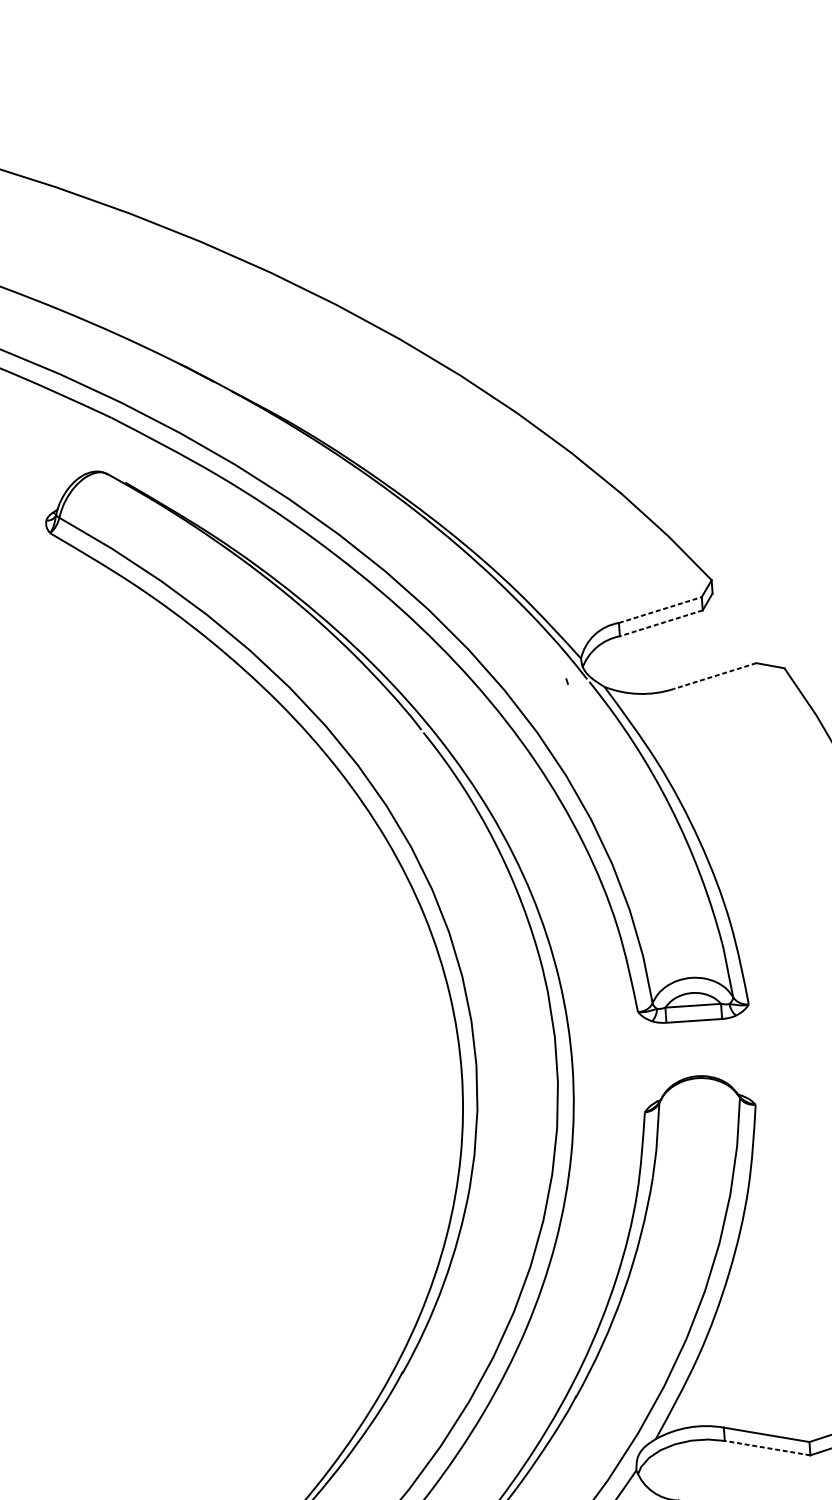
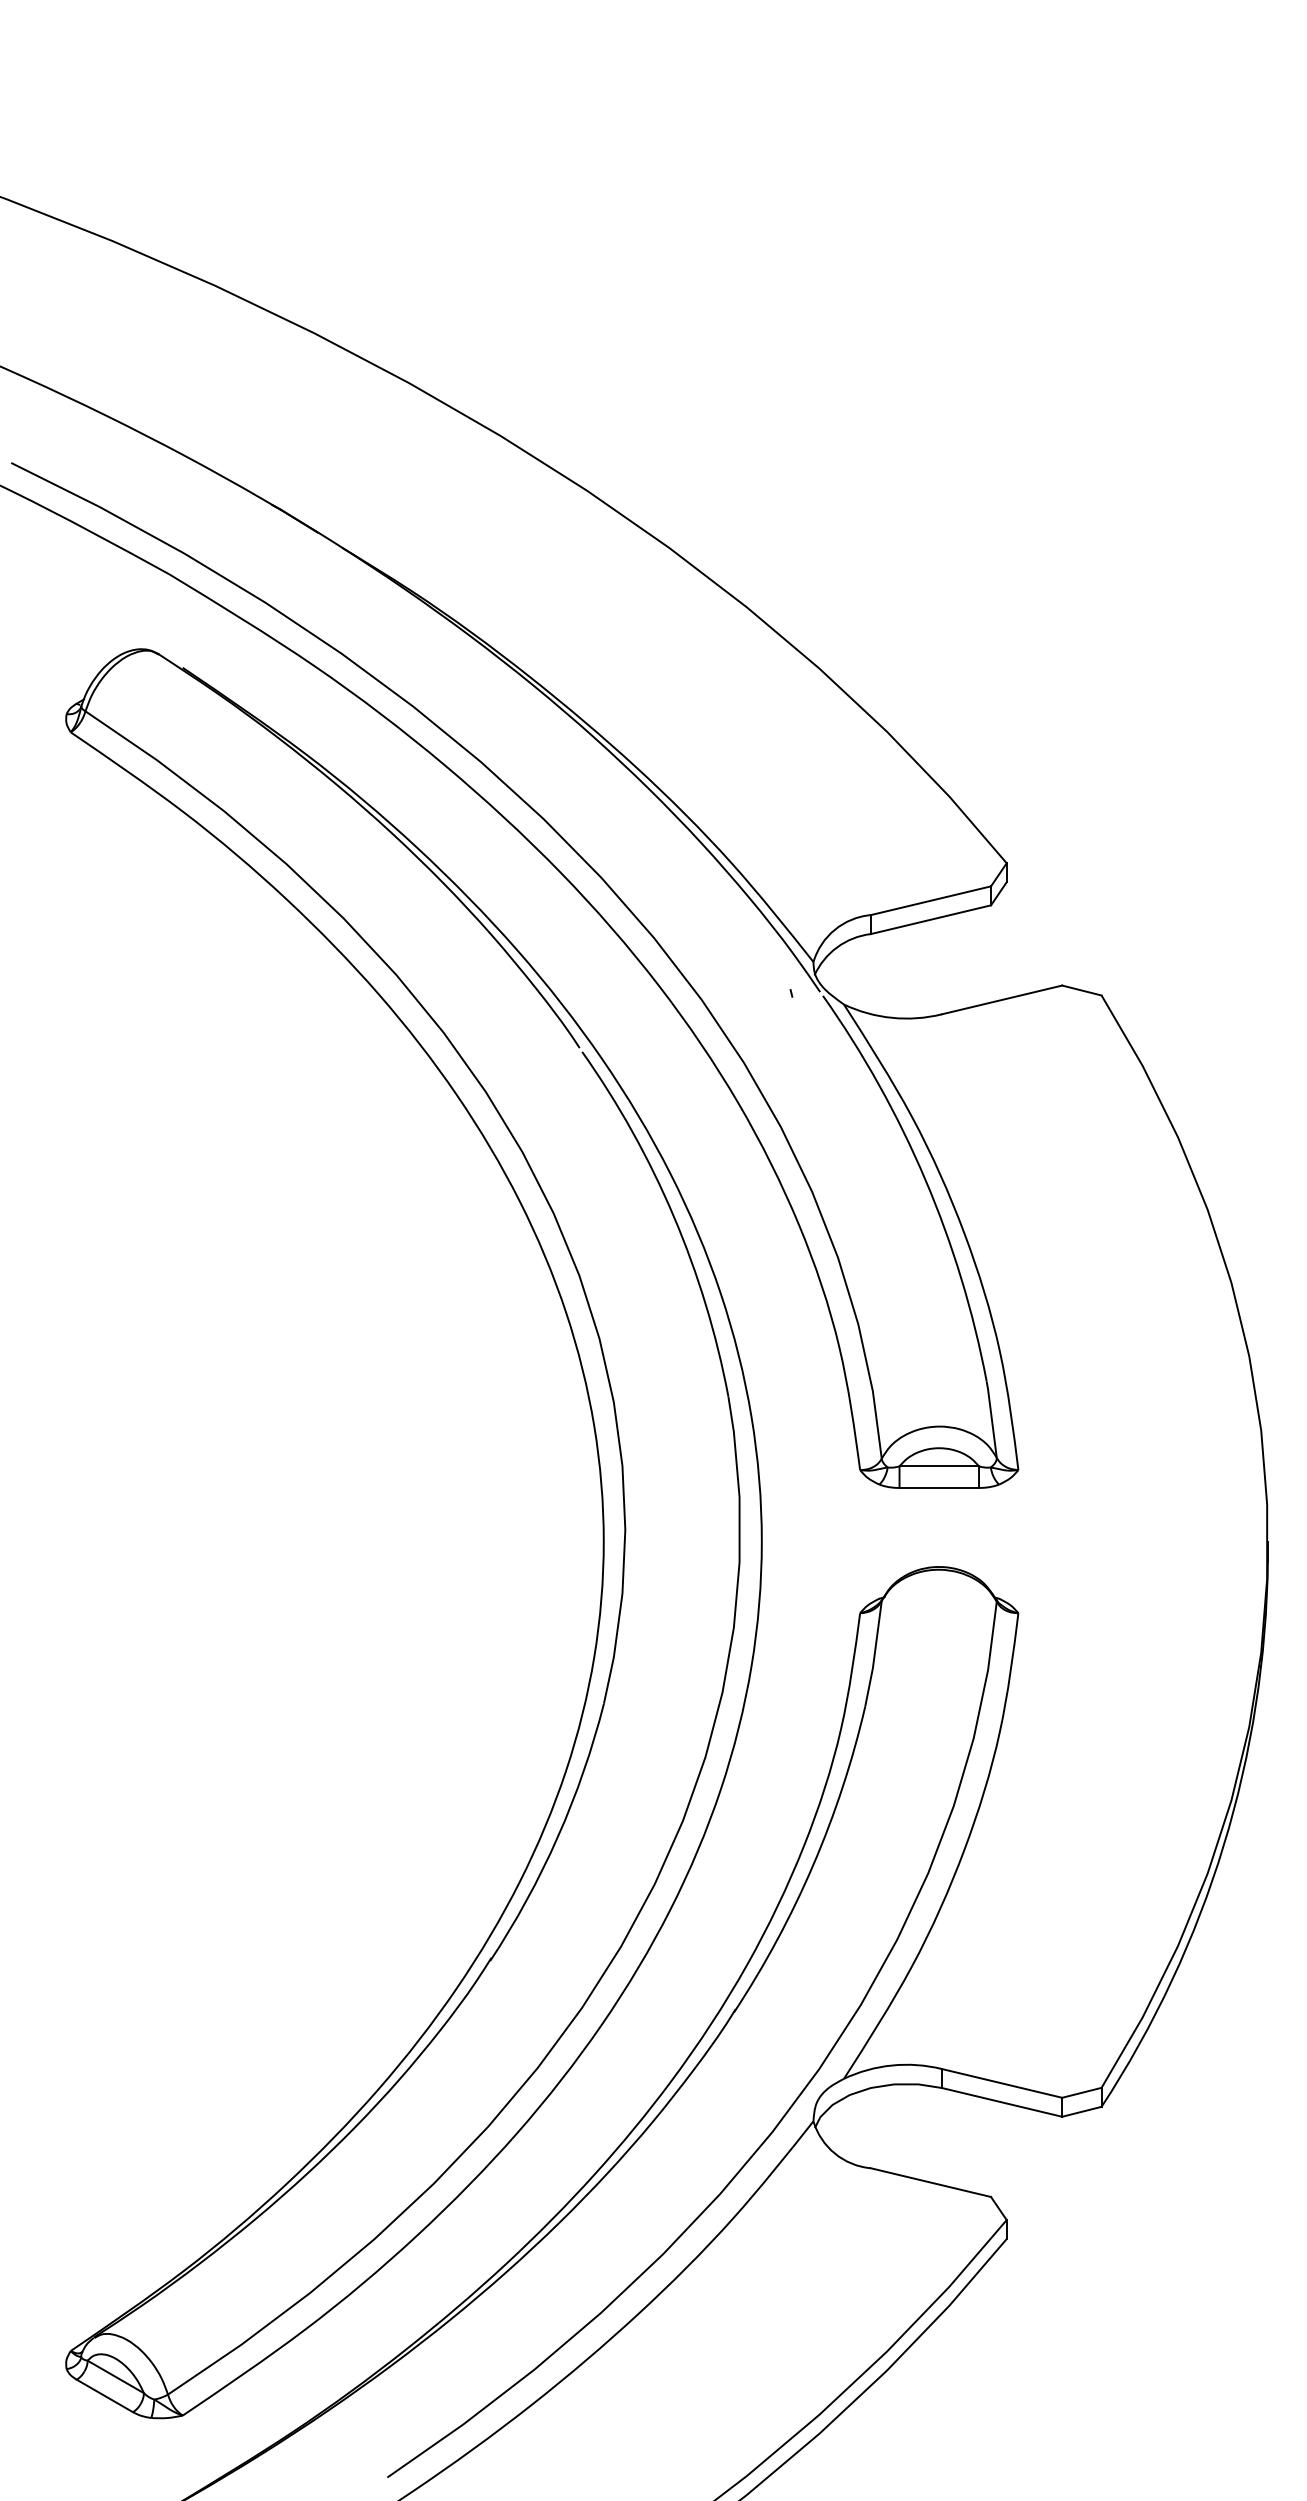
line: (660, 609) -> (930, 900), dashed -> solid
line: (660, 623) -> (930, 919), dashed -> solid
line: (715, 675) -> (1002, 999), dashed -> solid
line: (767, 1448) -> (1002, 2102), dashed -> solid

